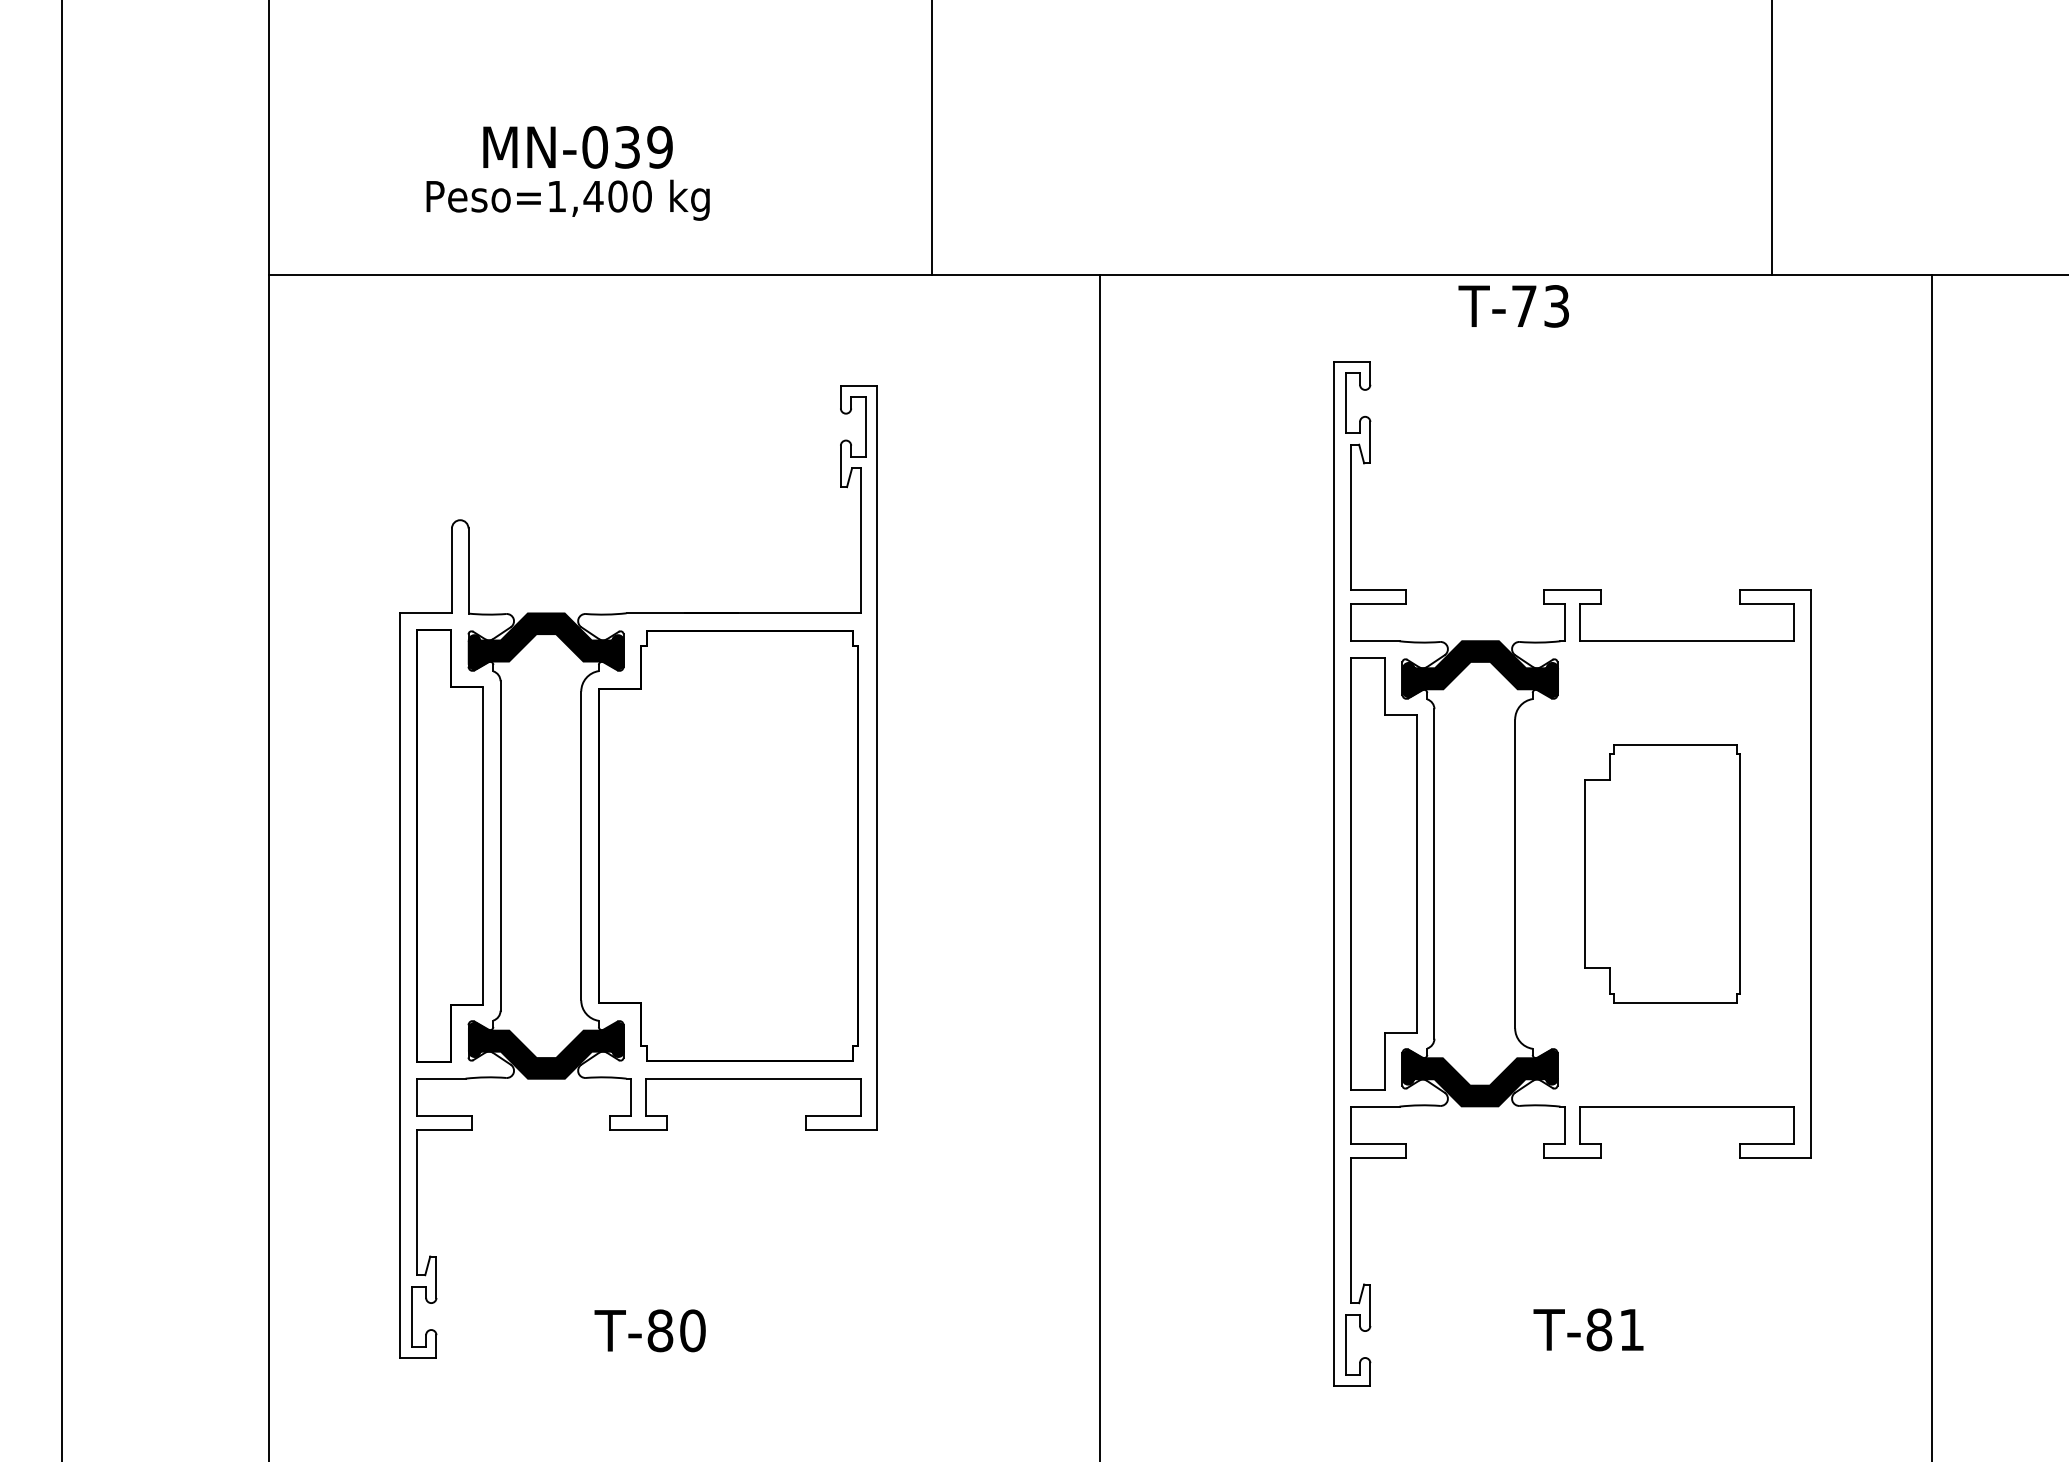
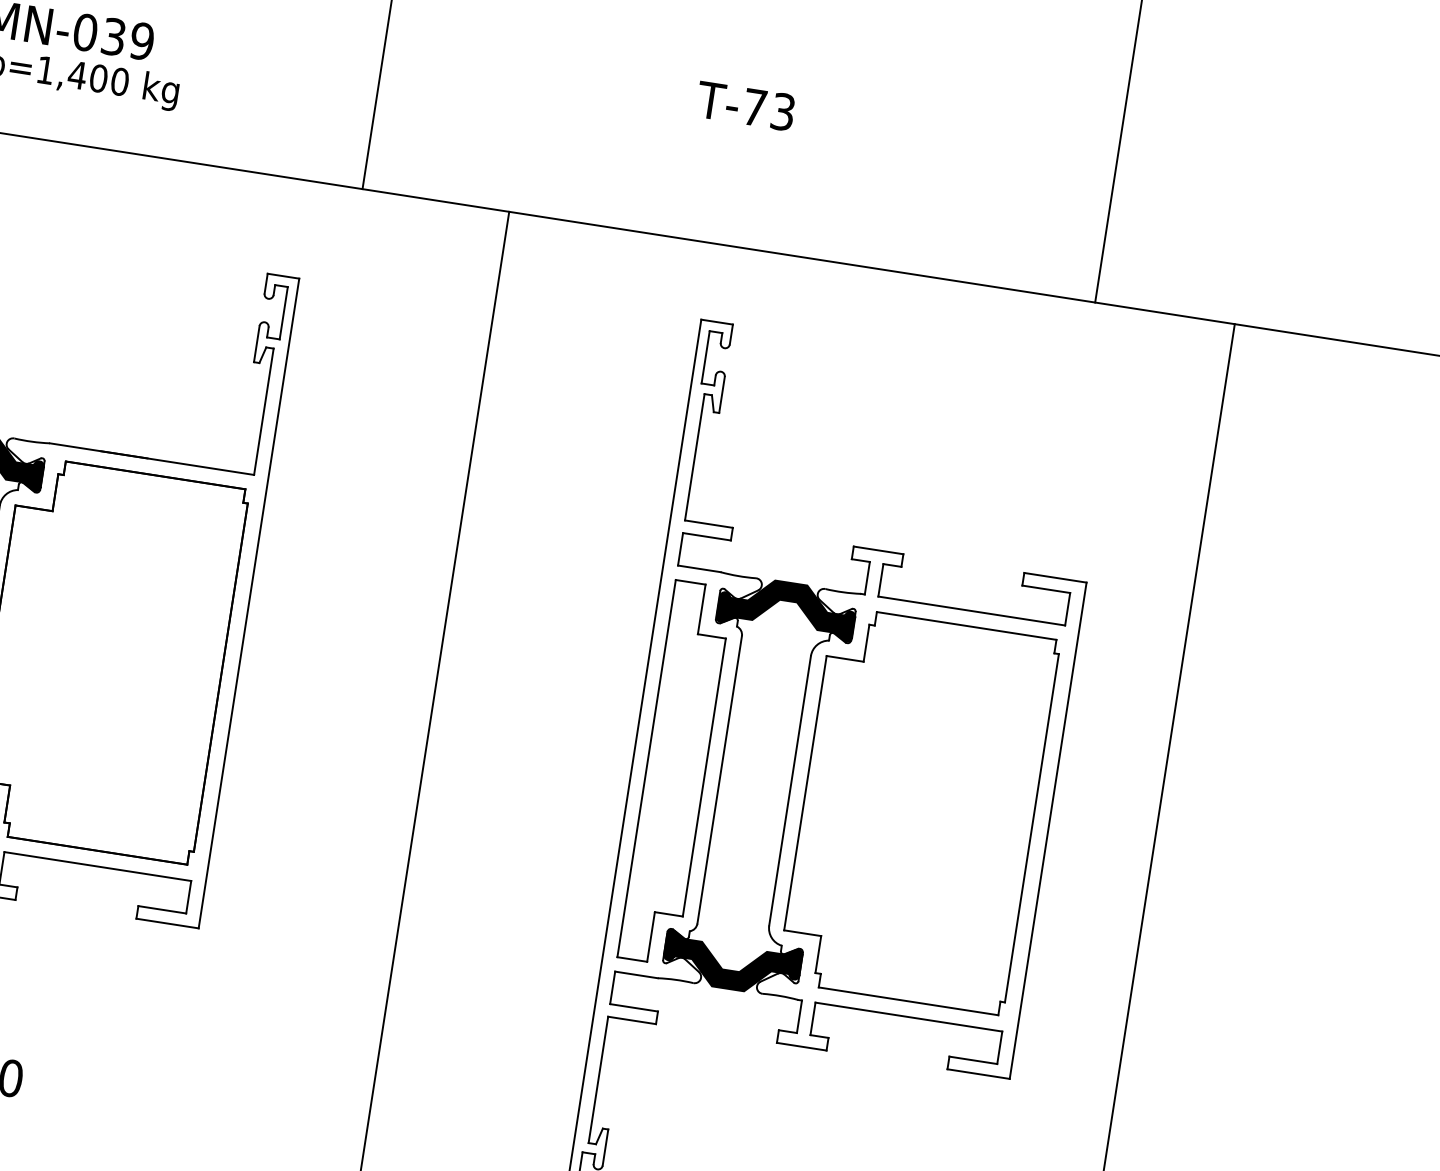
text: (1513, 306) -> (745, 106), moved
part: (1662, 873) -> (918, 810), size x1.67

